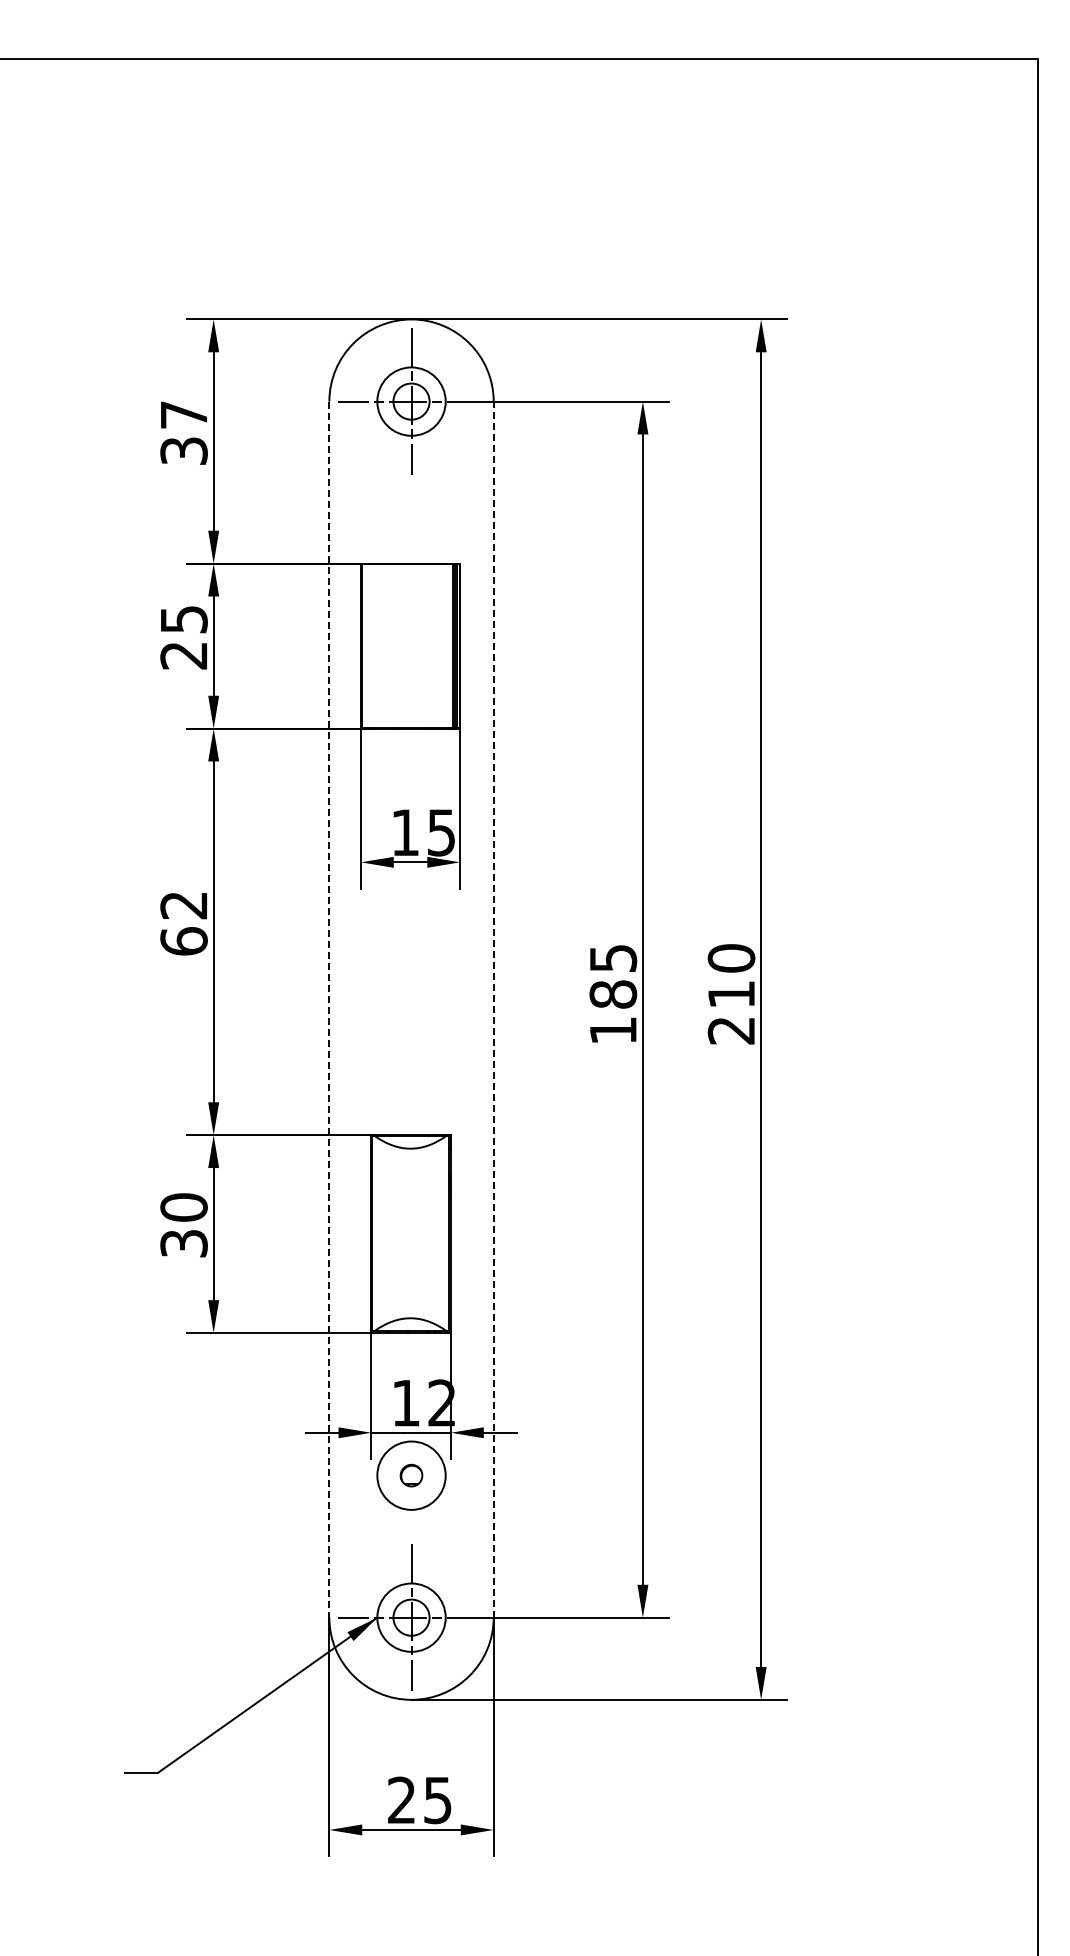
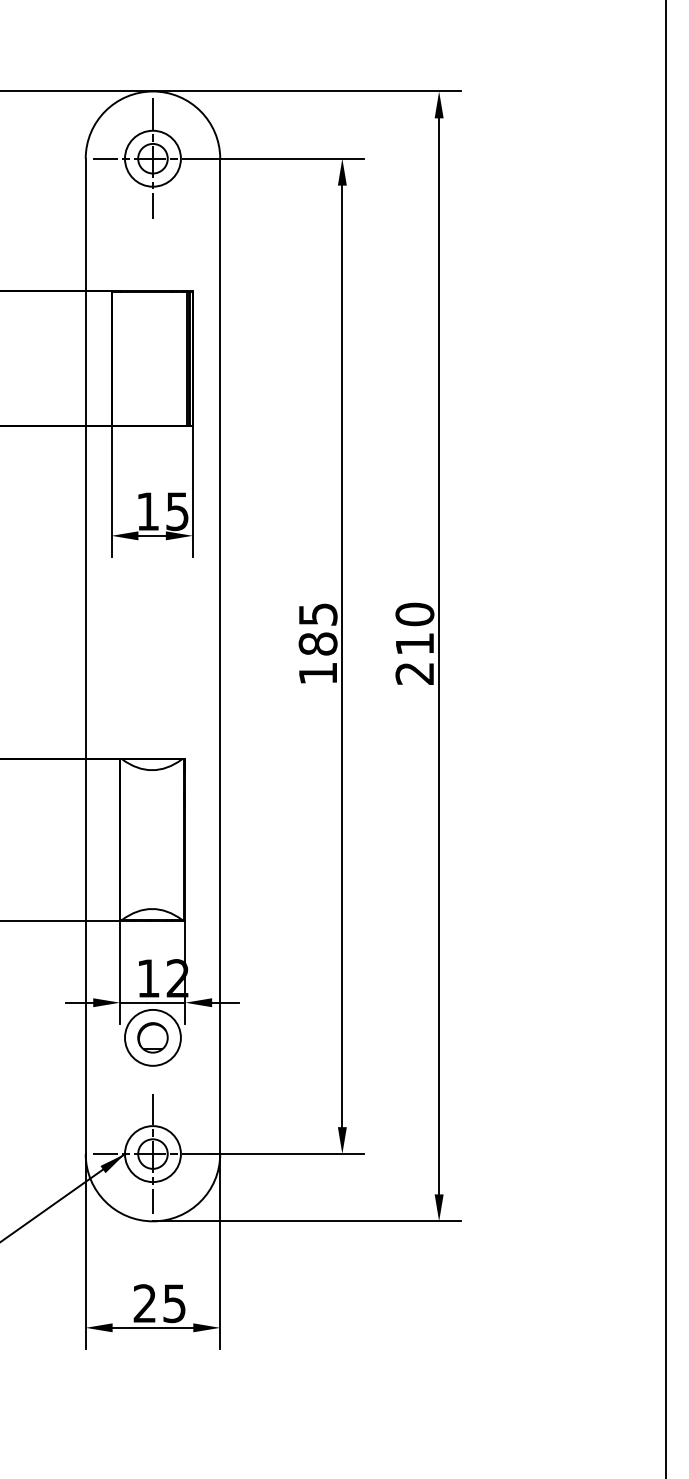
line: (493, 1009) -> (220, 656), dashed -> solid
line: (329, 1010) -> (85, 657), dashed -> solid
part: (411, 1475) -> (152, 1037), size x1.67

